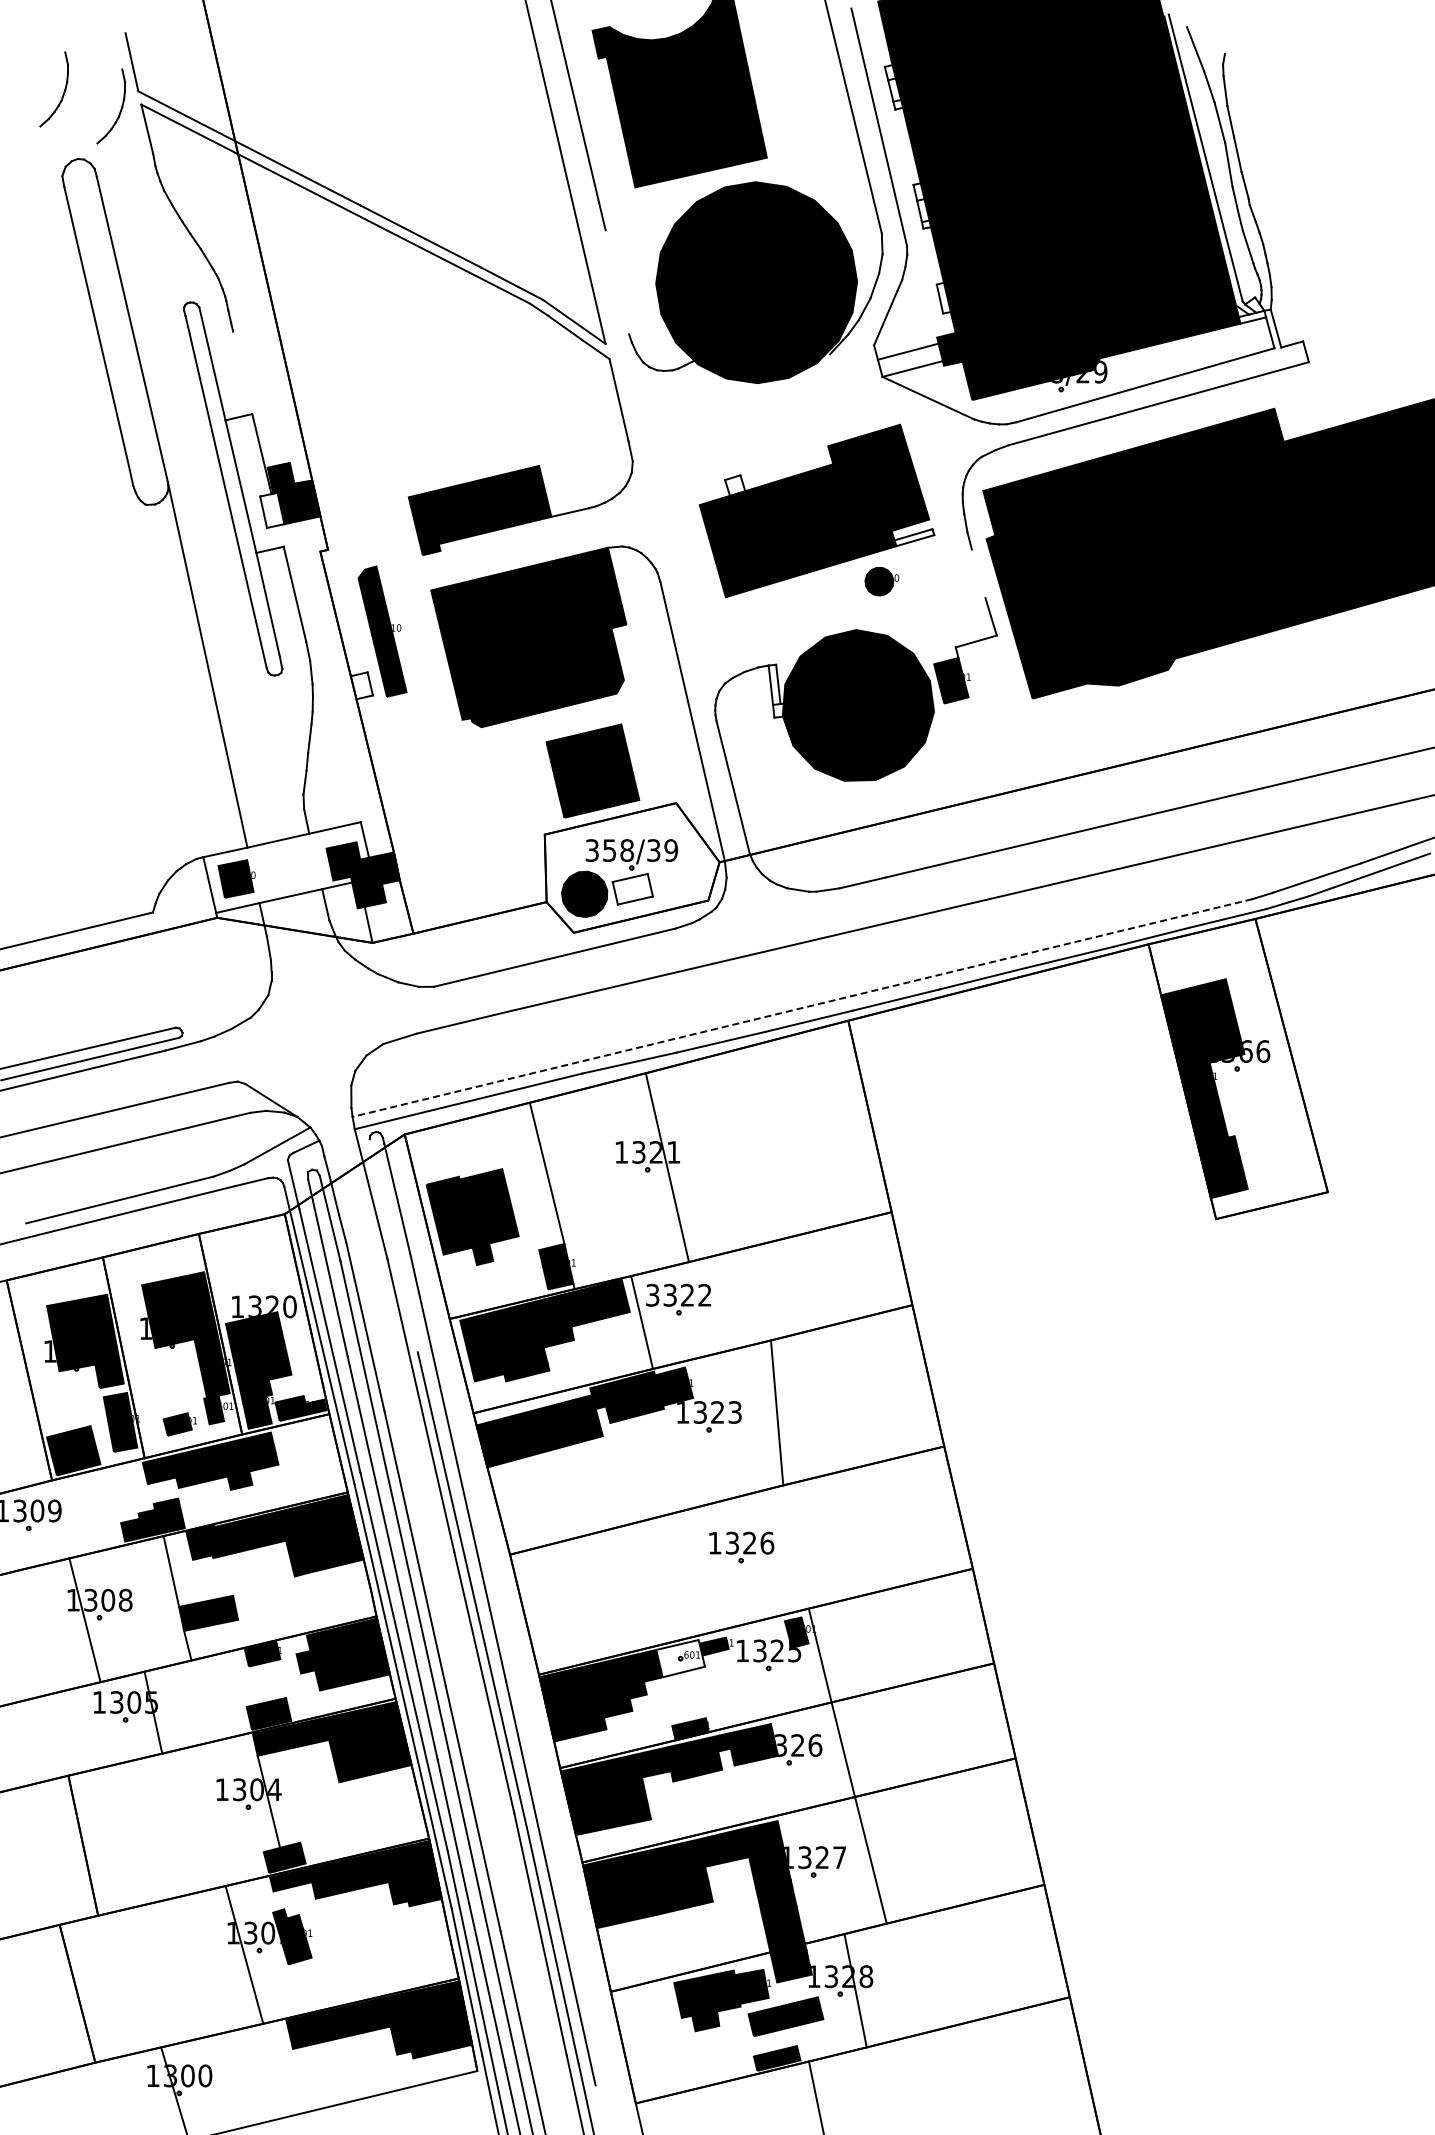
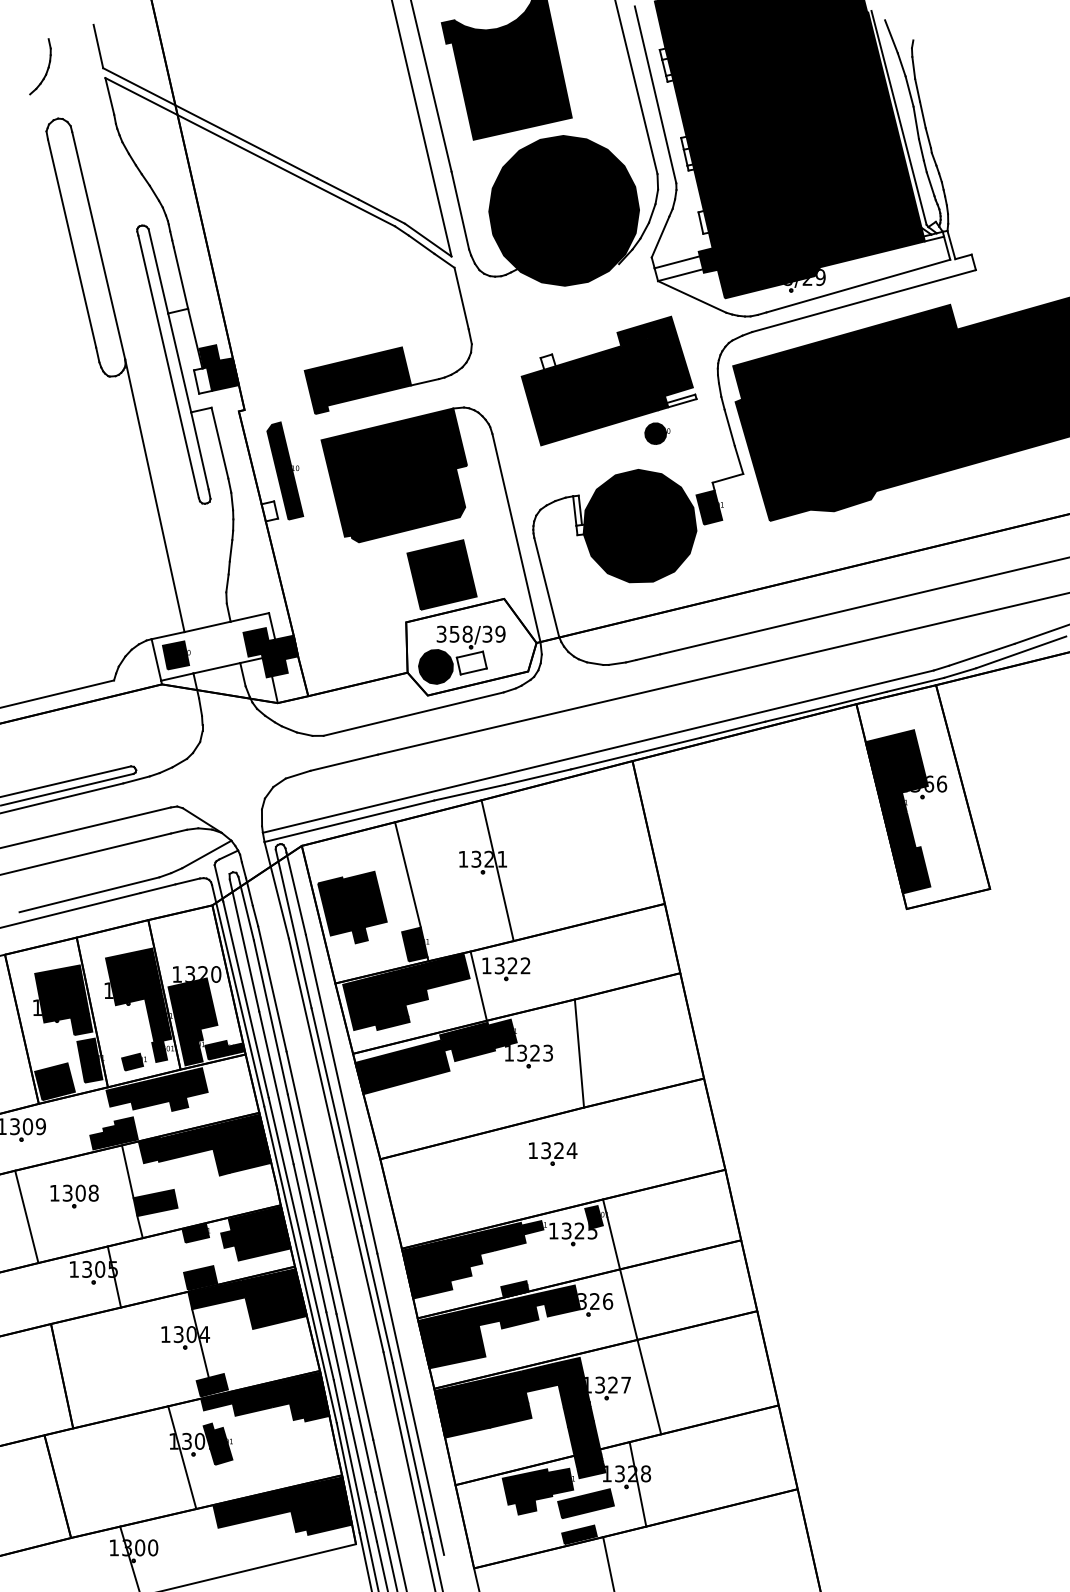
part: (120, 108) -> (89, 80), removed
line: (617, 282) -> (460, 210), added
line: (242, 372) -> (180, 277), added
line: (978, 573) -> (729, 427), added
line: (802, 1008) -> (598, 752), dashed -> solid
line: (393, 1245) -> (293, 928), added
text: (652, 1294) -> (486, 965), 3322 -> 1322
text: (767, 1542) -> (572, 1150), 1326 -> 1324
line: (84, 1619) -> (26, 1216), moved
fill: (680, 1658) -> (507, 1236), added

